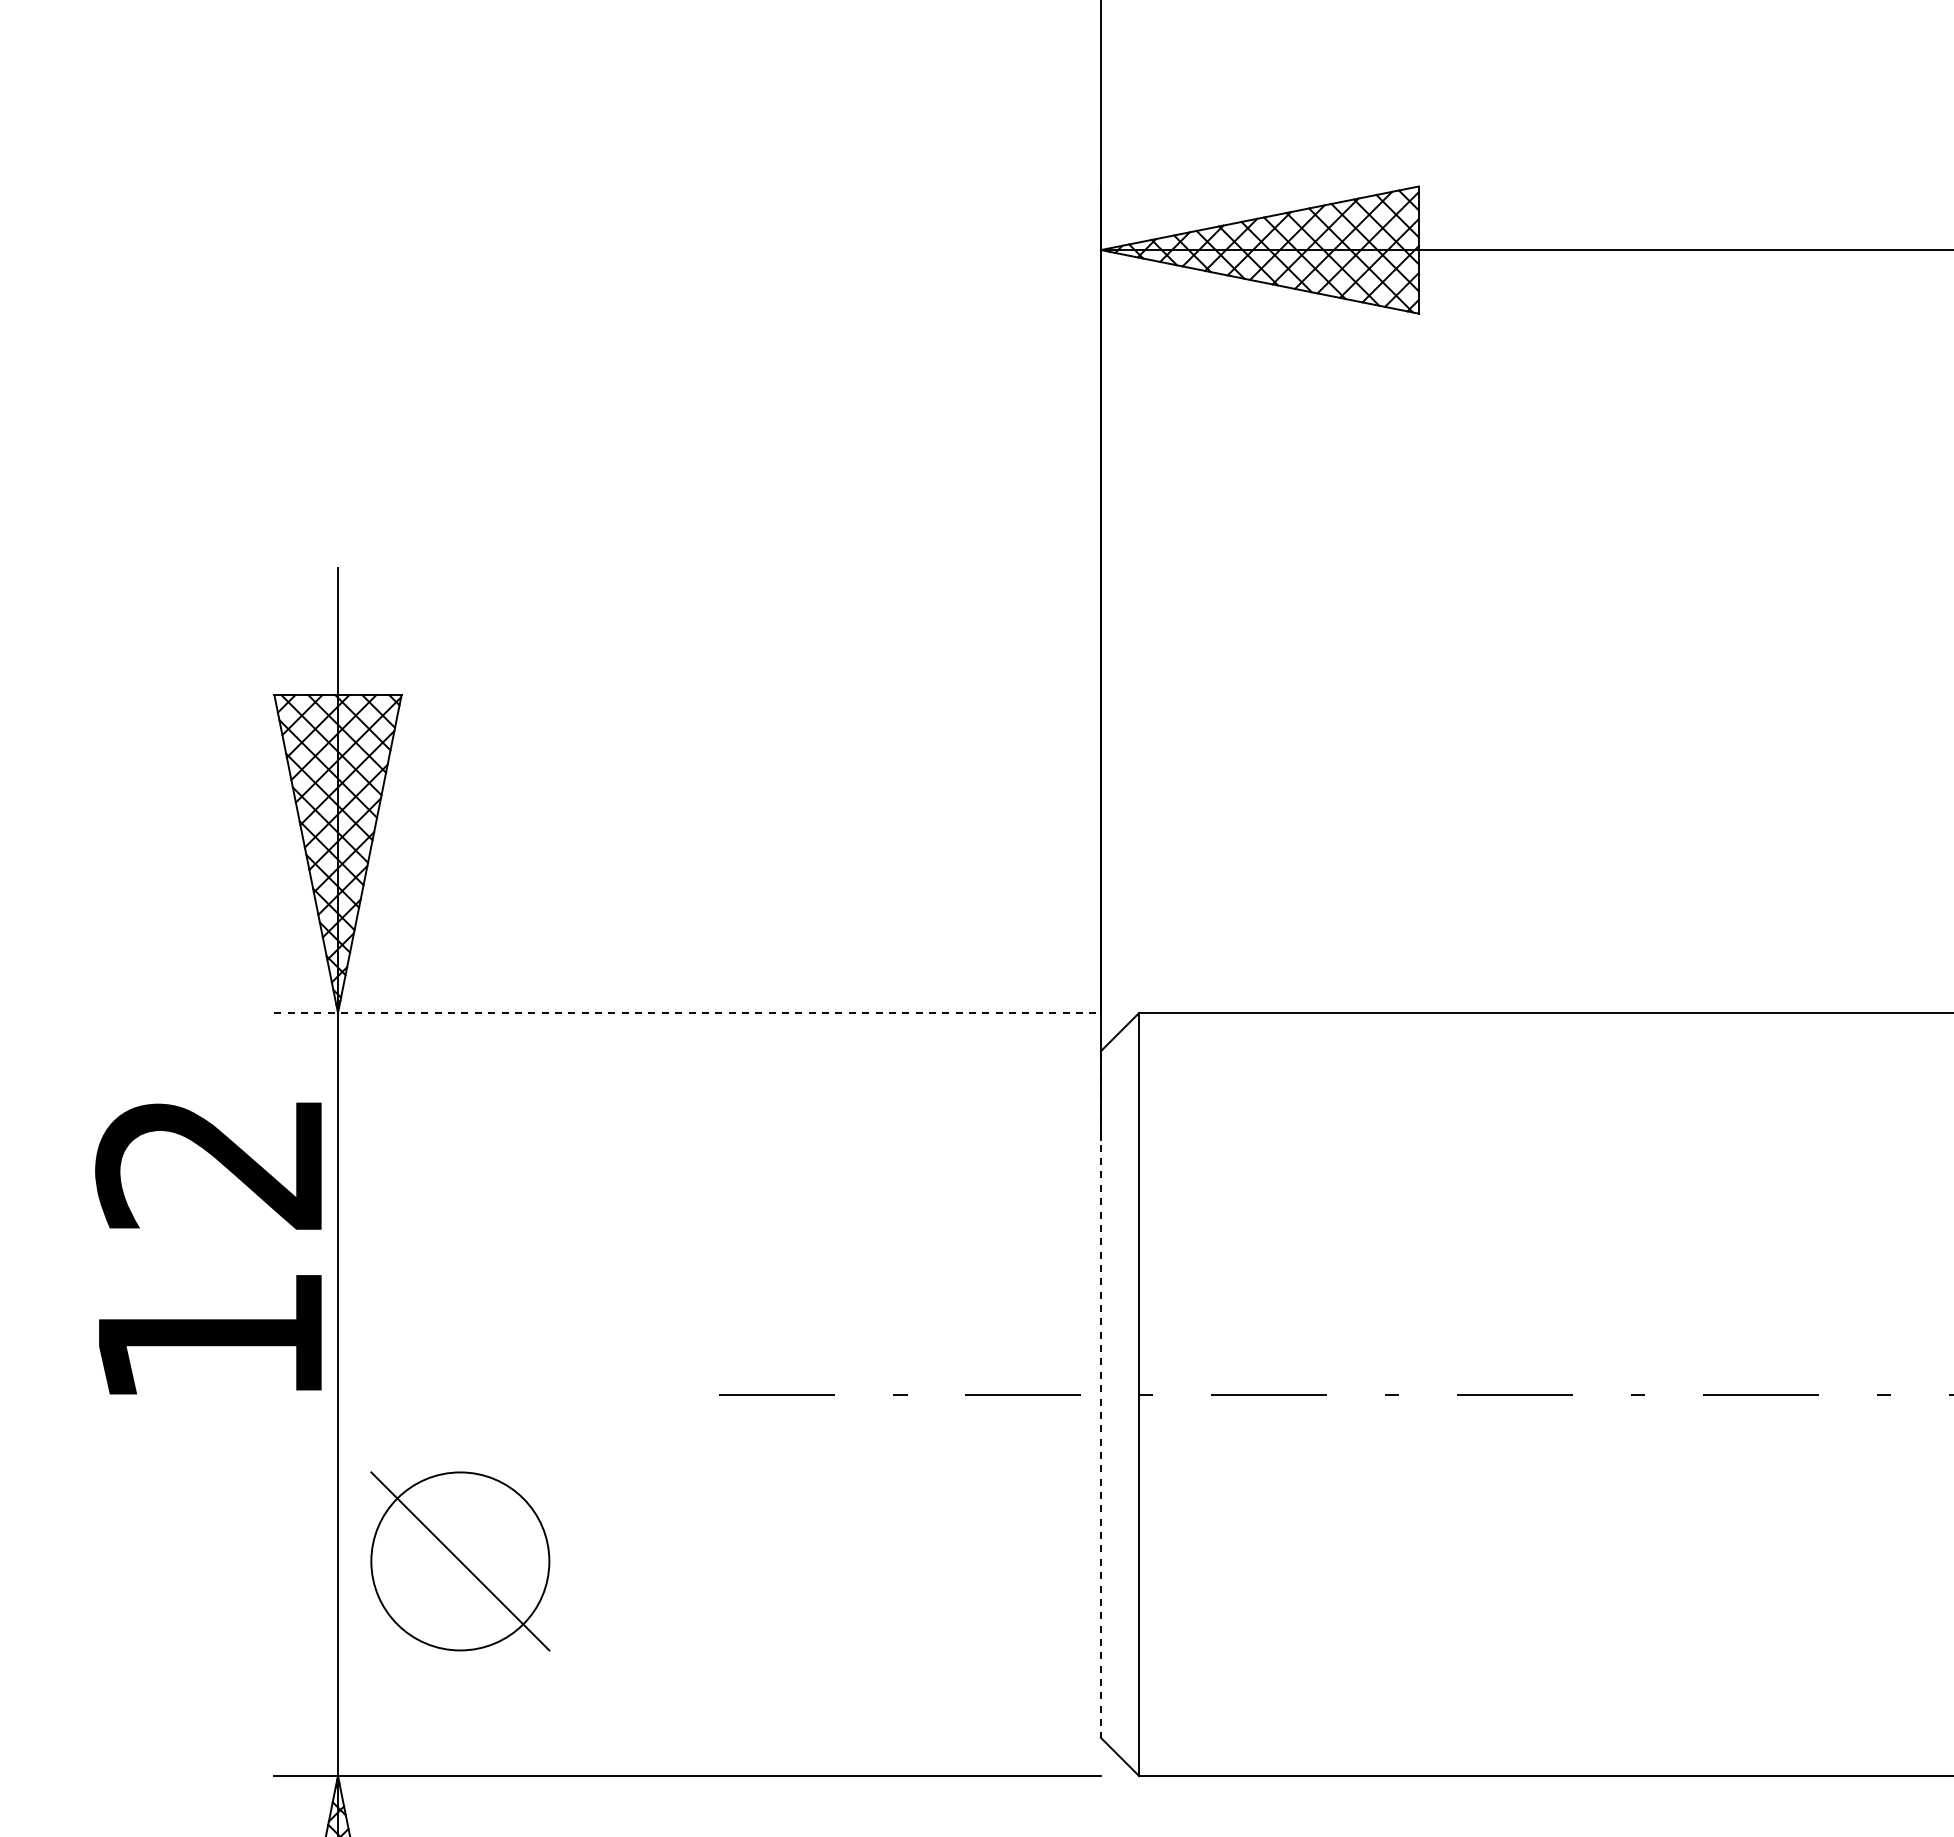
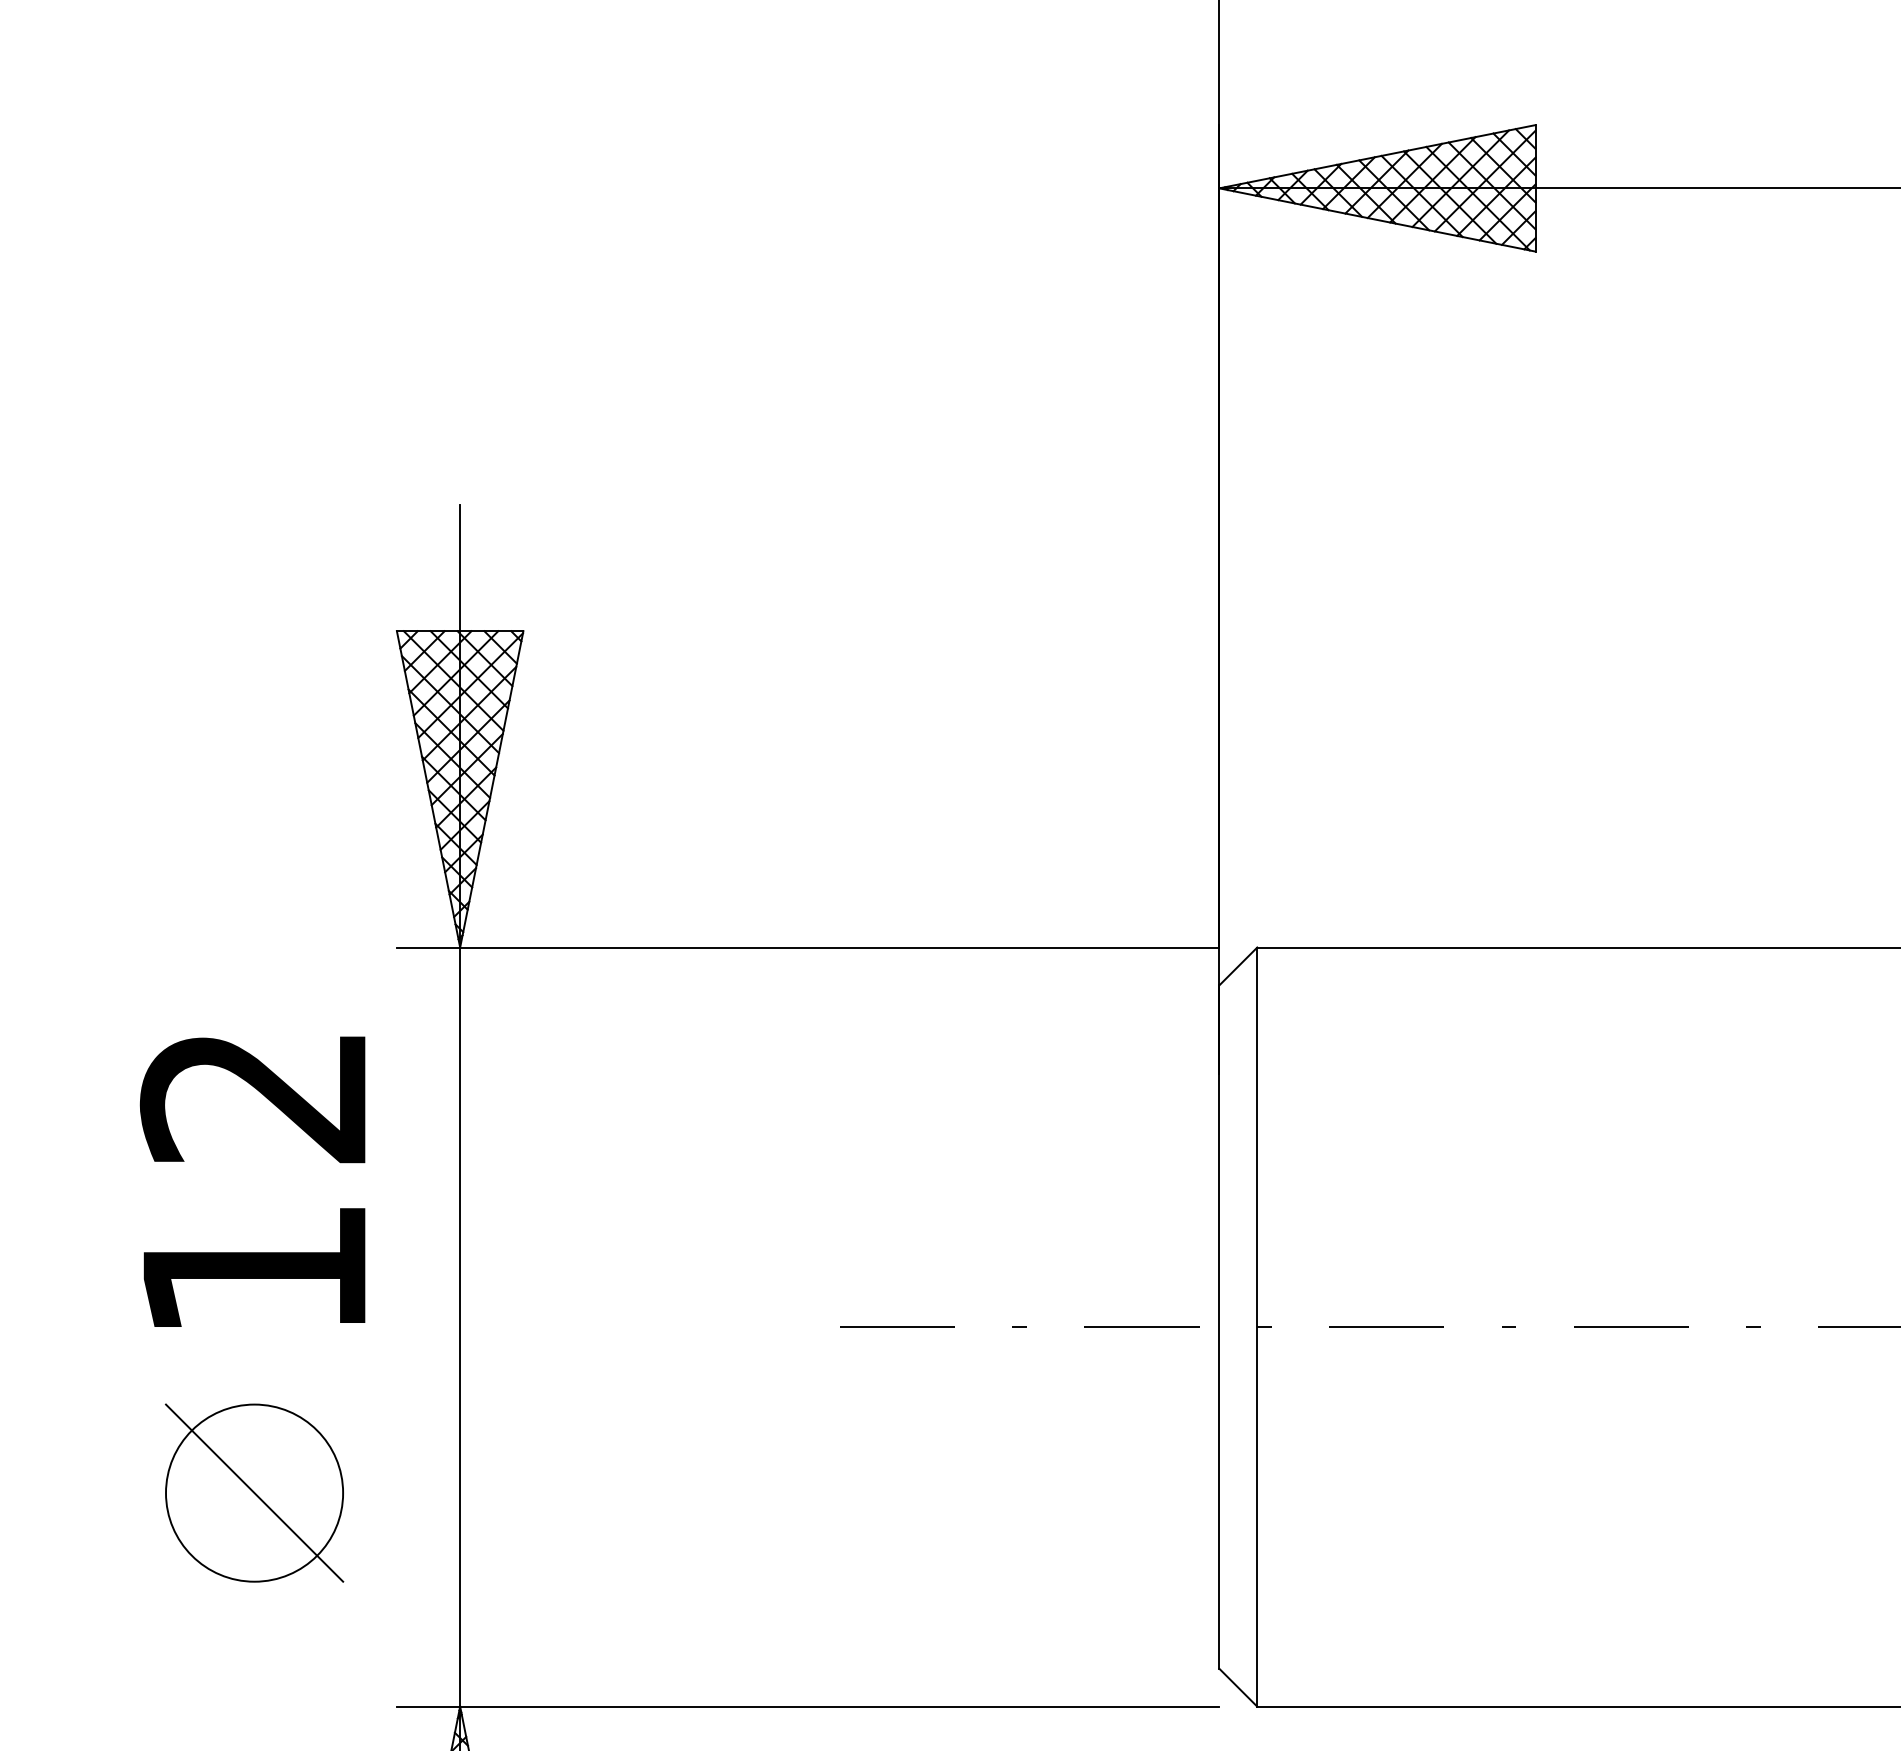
line: (688, 1013) -> (808, 947), dashed -> solid
text: (208, 1248) -> (252, 1181), moved
line: (1100, 1395) -> (1218, 1328), dashed -> solid
part: (460, 1561) -> (254, 1493), moved

